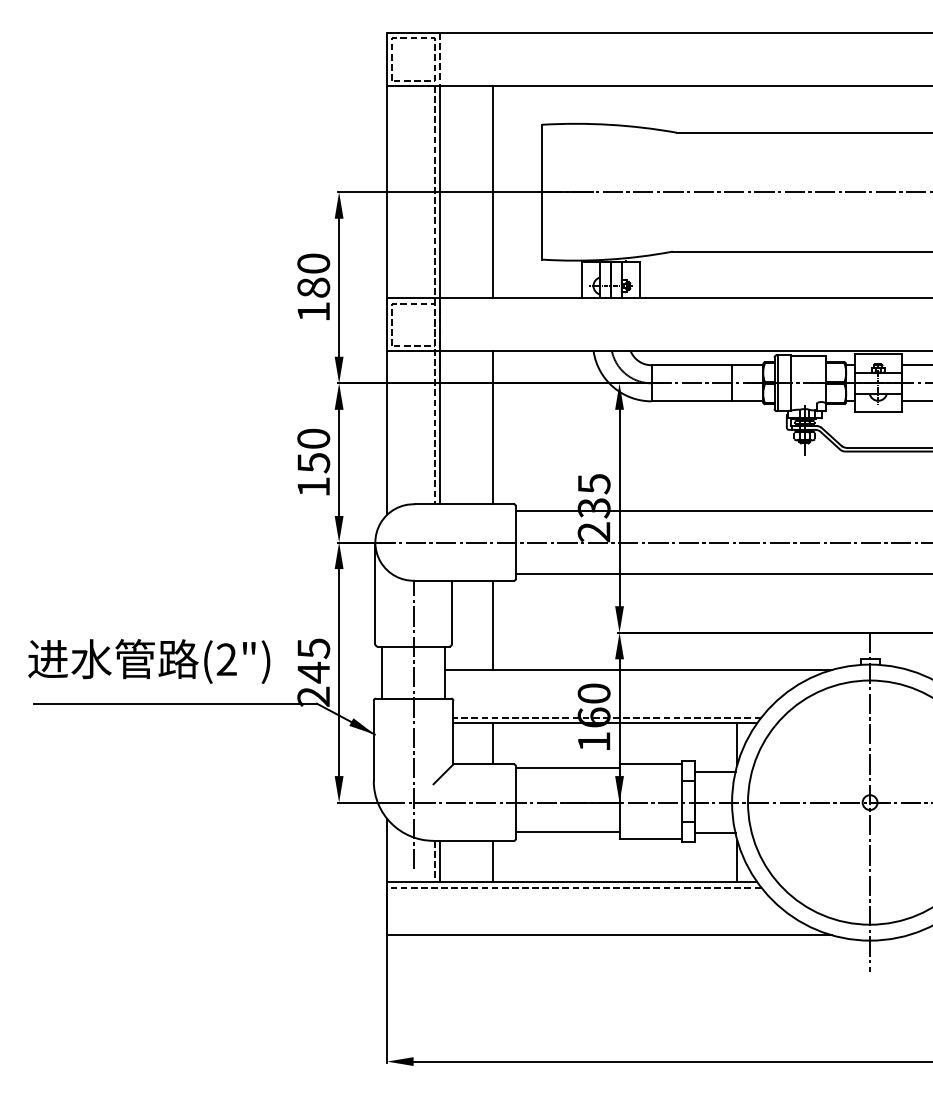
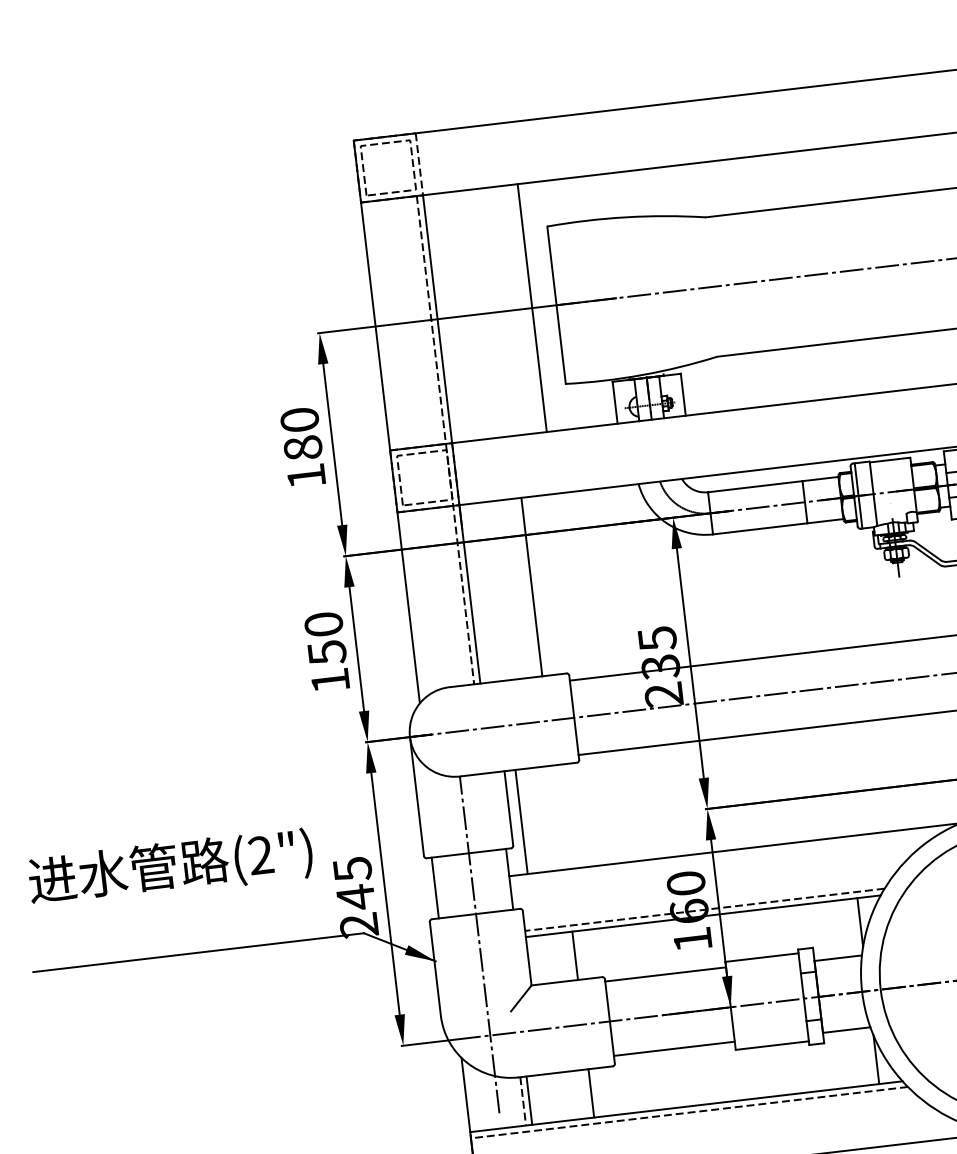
line: (493, 192) -> (532, 308), moved
line: (493, 624) -> (521, 820), moved
text: (149, 661) -> (171, 868), moved

